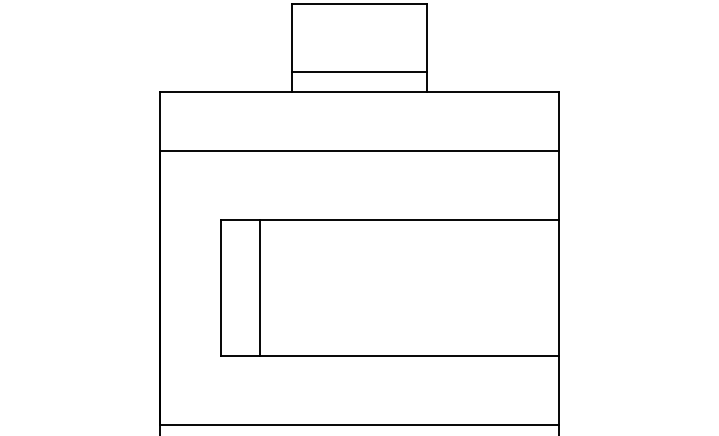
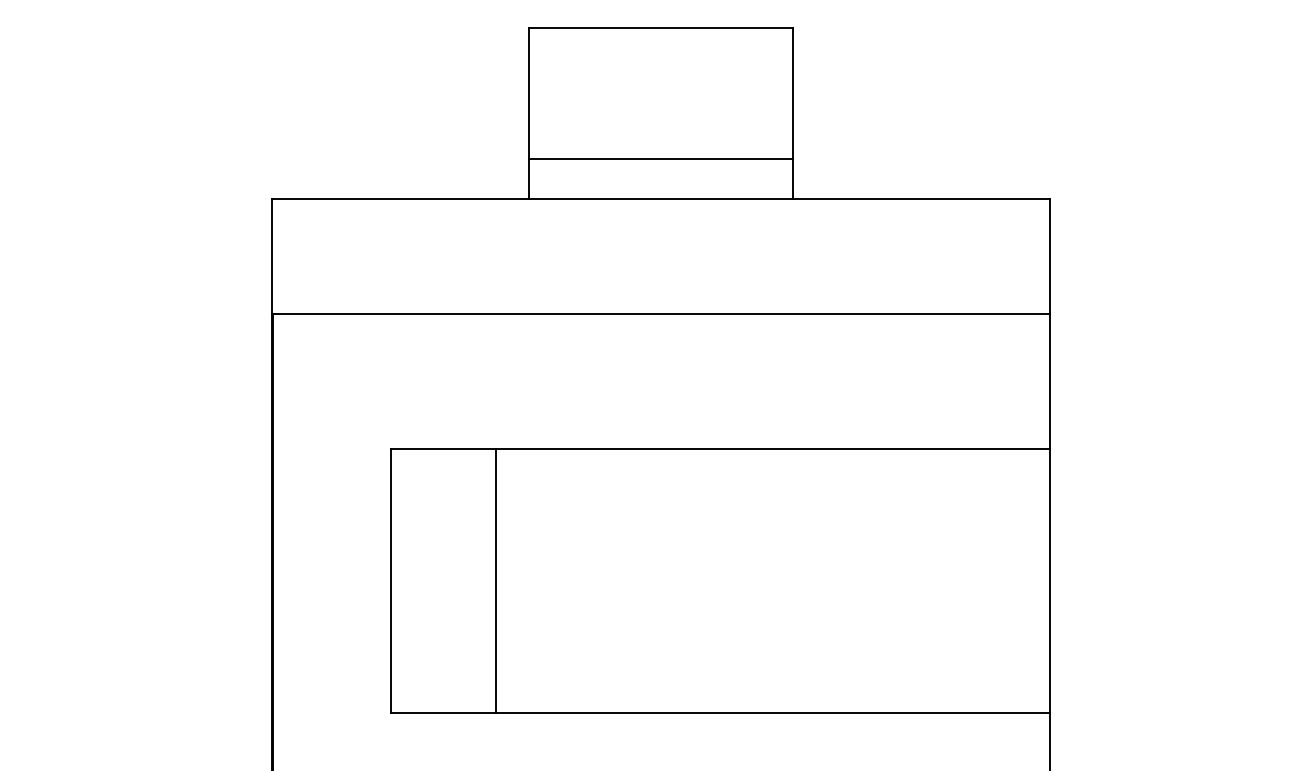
line: (260, 287) -> (497, 579), moved

